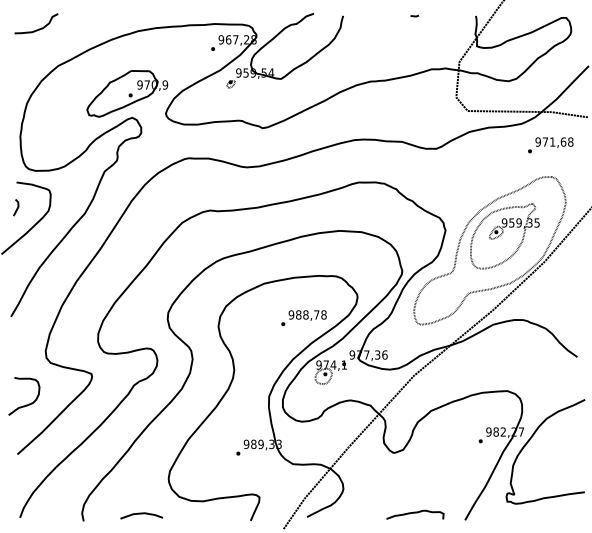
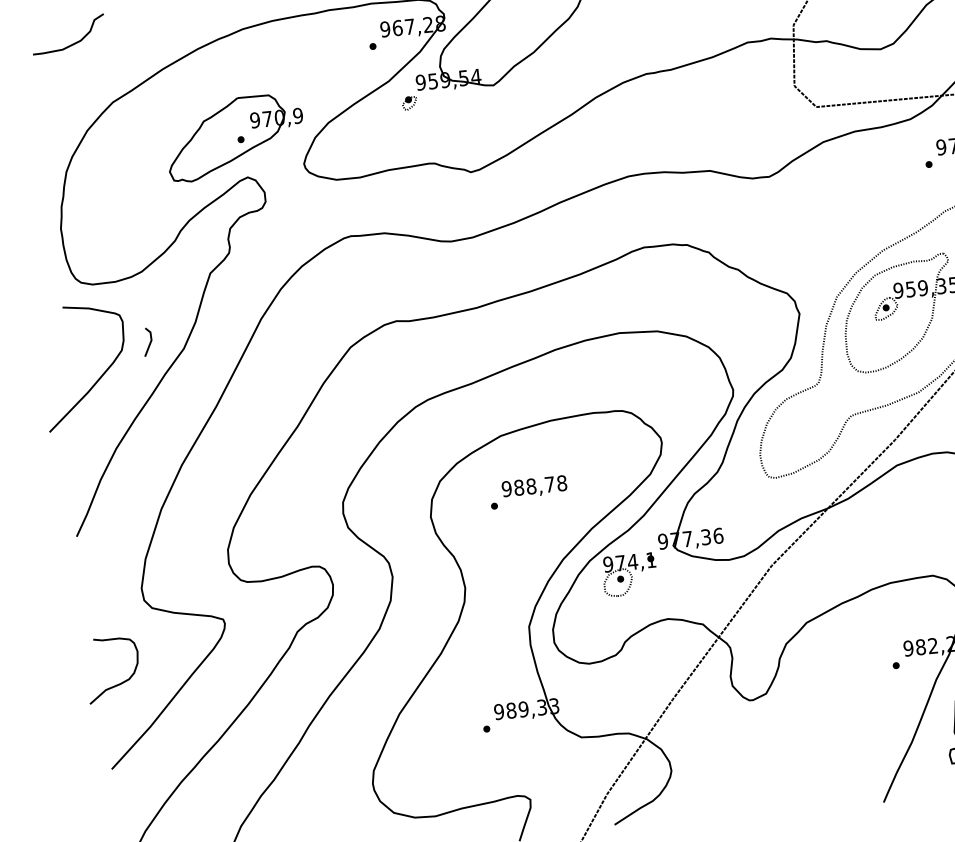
line: (17, 207) -> (150, 341), moved
text: (303, 318) -> (527, 492), moved
curve: (415, 513) -> (798, 799), removed

